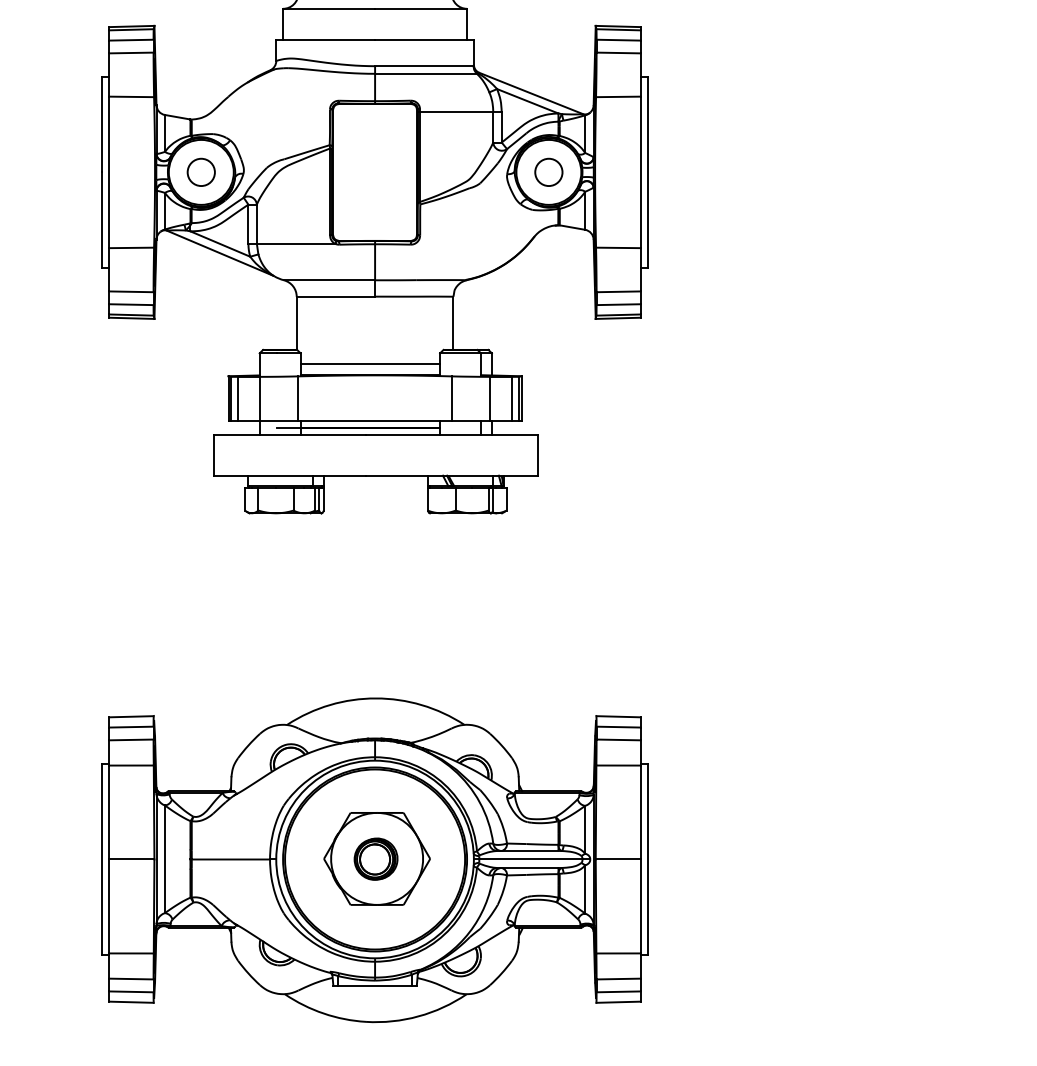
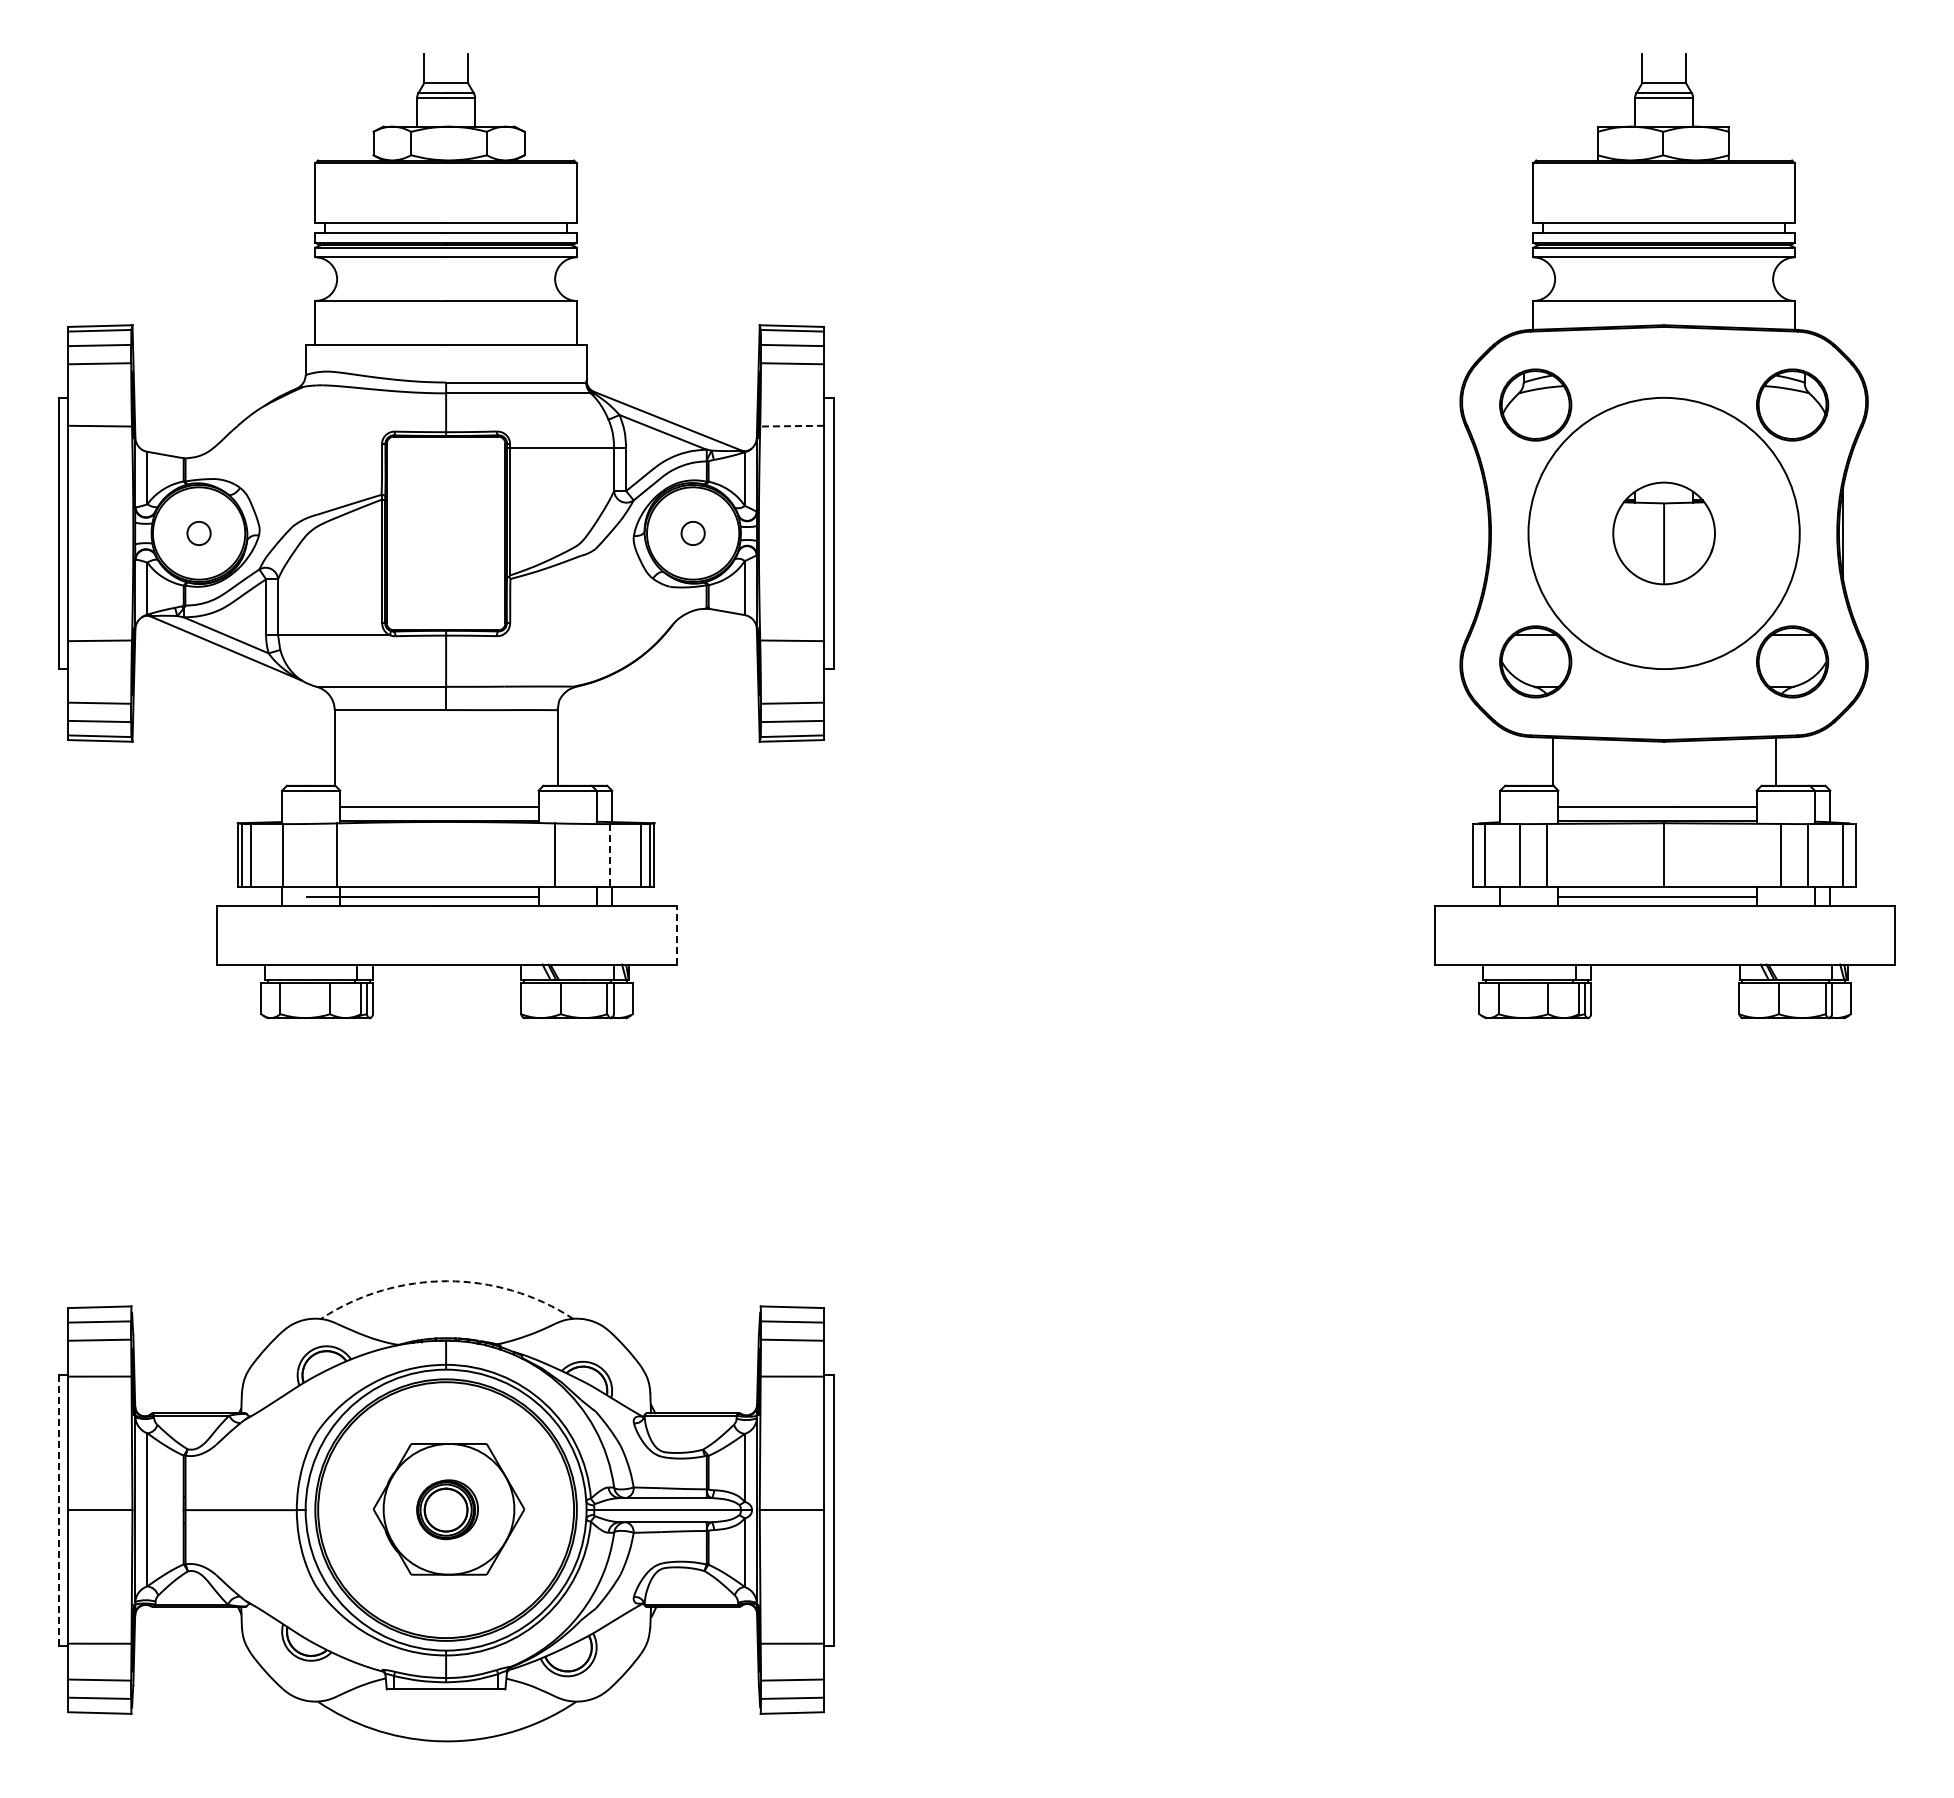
line: (618, 97) -> (792, 426), solid -> dashed
circle: (200, 172) -> (198, 533), size x0.6
circle: (548, 172) -> (692, 533), size x0.6
line: (490, 399) -> (609, 856), solid -> dashed
line: (537, 455) -> (677, 935), solid -> dashed
arc: (376, 698) -> (447, 1281), solid -> dashed
line: (102, 859) -> (58, 1510), solid -> dashed

